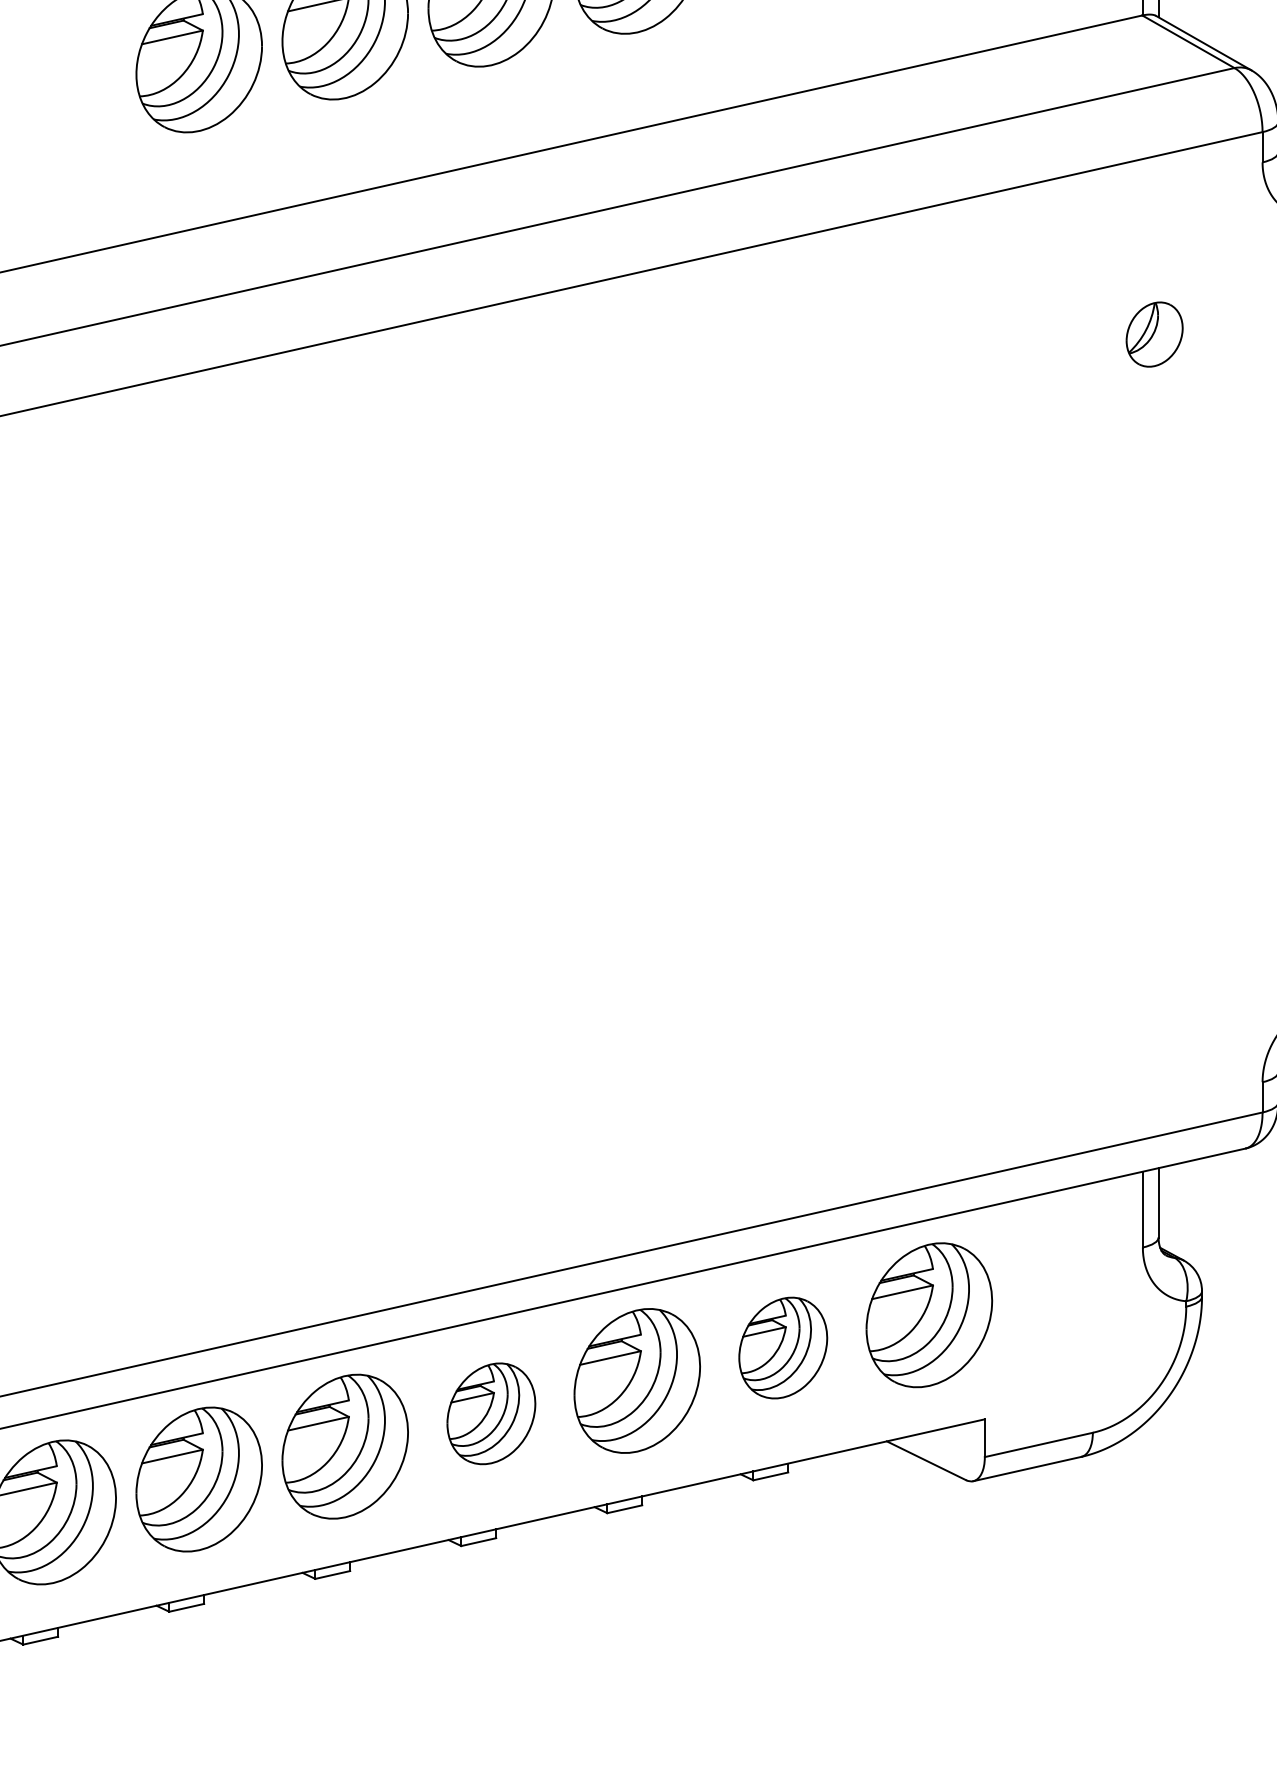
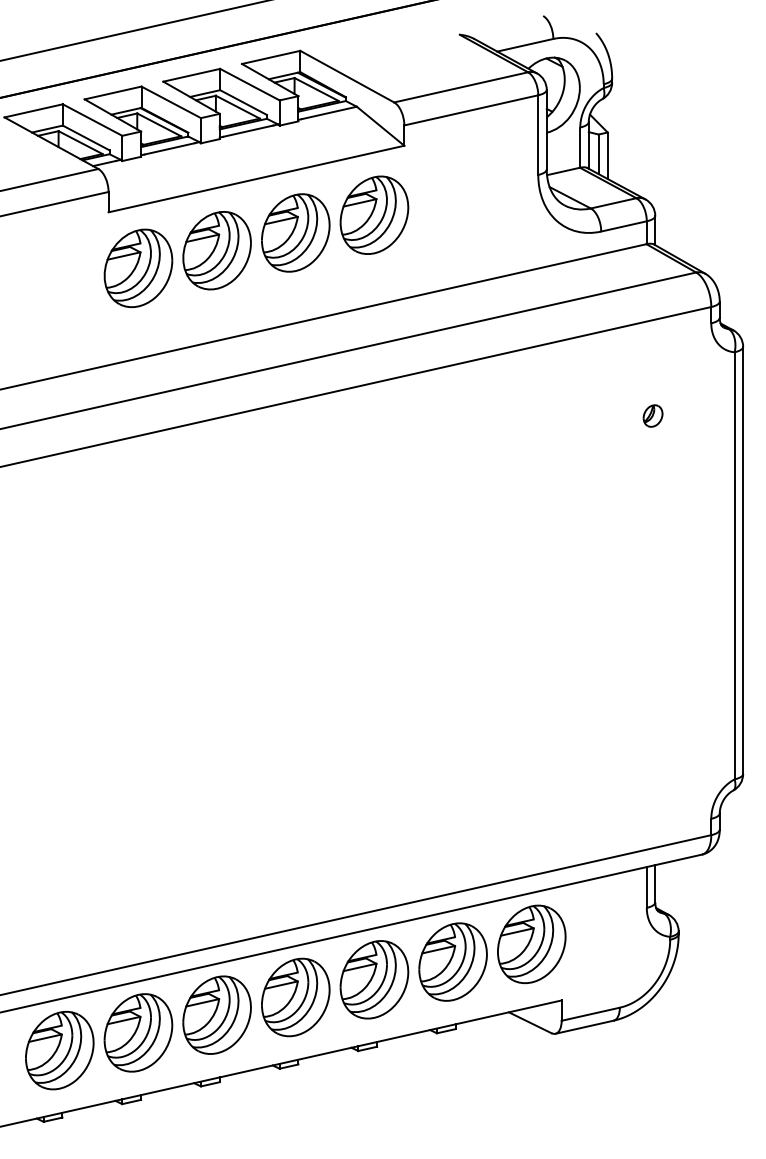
part: (1153, 333) -> (652, 415), size x0.62
part: (782, 1347) -> (452, 961), size x1.43
part: (490, 1413) -> (295, 997), size x1.43

